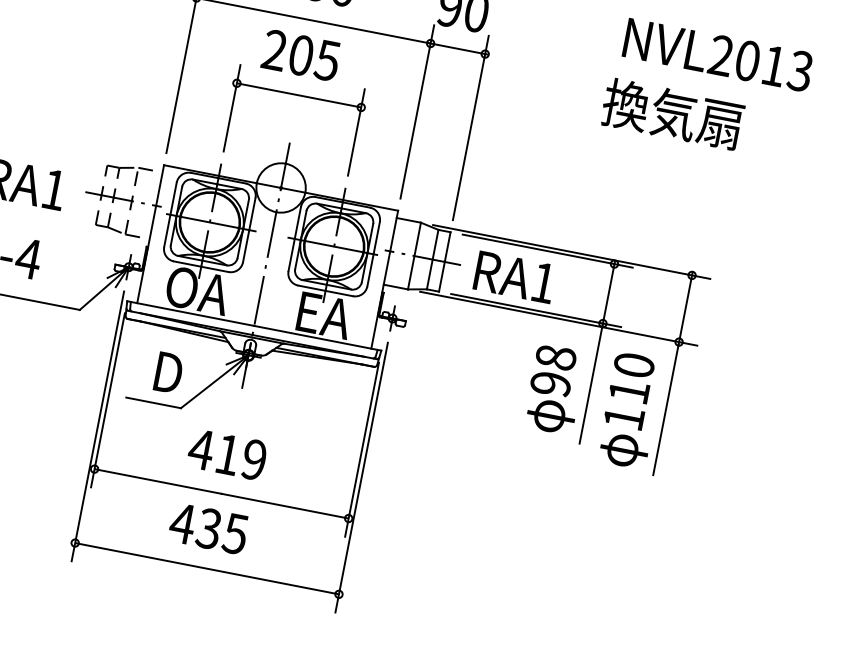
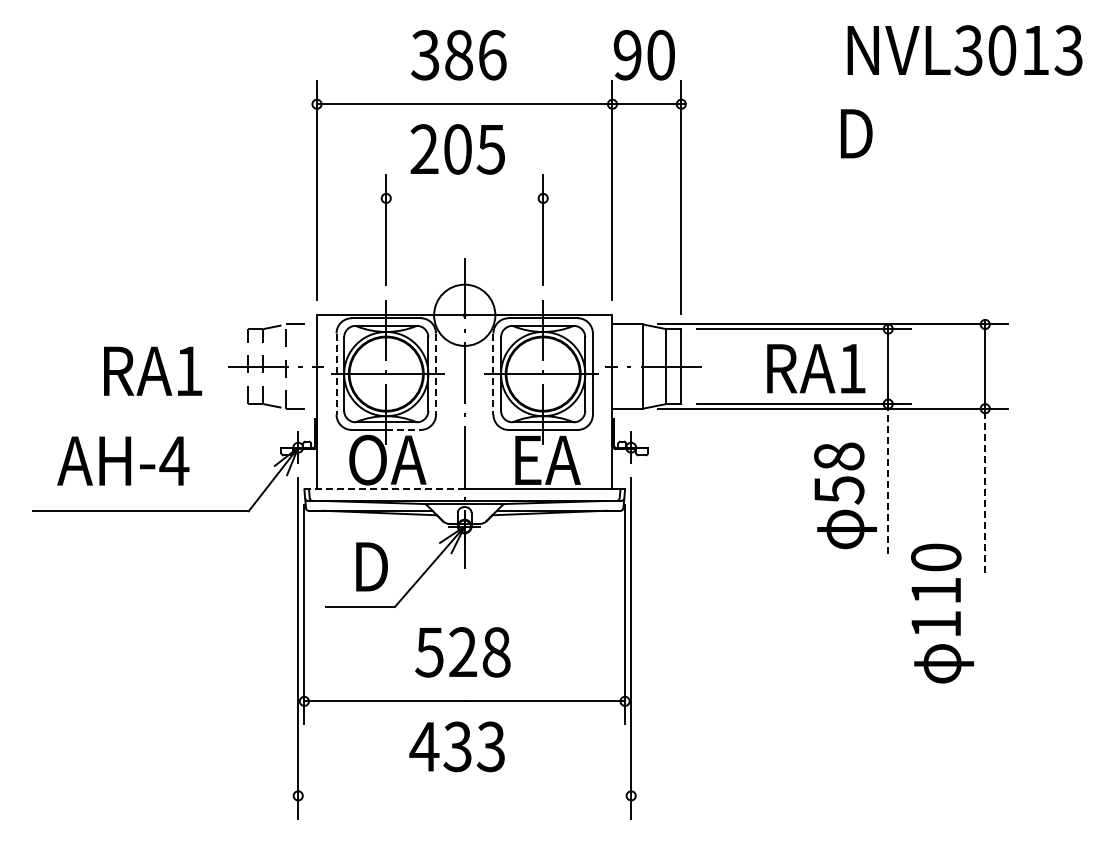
text: (720, 55) -> (968, 50), NVL2013 -> NVL3013
line: (298, 95) -> (464, 198), removed
text: (672, 113) -> (923, 132), 換気扇 -> D
line: (170, 215) -> (336, 374), solid -> dashed
line: (249, 230) -> (436, 374), solid -> dashed
line: (294, 239) -> (493, 374), solid -> dashed
line: (214, 269) -> (403, 429), solid -> dashed
text: (515, 277) -> (816, 368), moved
line: (191, 313) -> (385, 489), solid -> dashed
line: (591, 383) -> (888, 479), solid -> dashed
text: (551, 384) -> (839, 490), 98 -> 58
text: (630, 410) -> (942, 613), moved
line: (666, 410) -> (985, 494), solid -> dashed
text: (227, 454) -> (462, 652), 419 -> 528
text: (235, 533) -> (490, 746), 435 -> 433
line: (206, 568) -> (464, 795), removed

